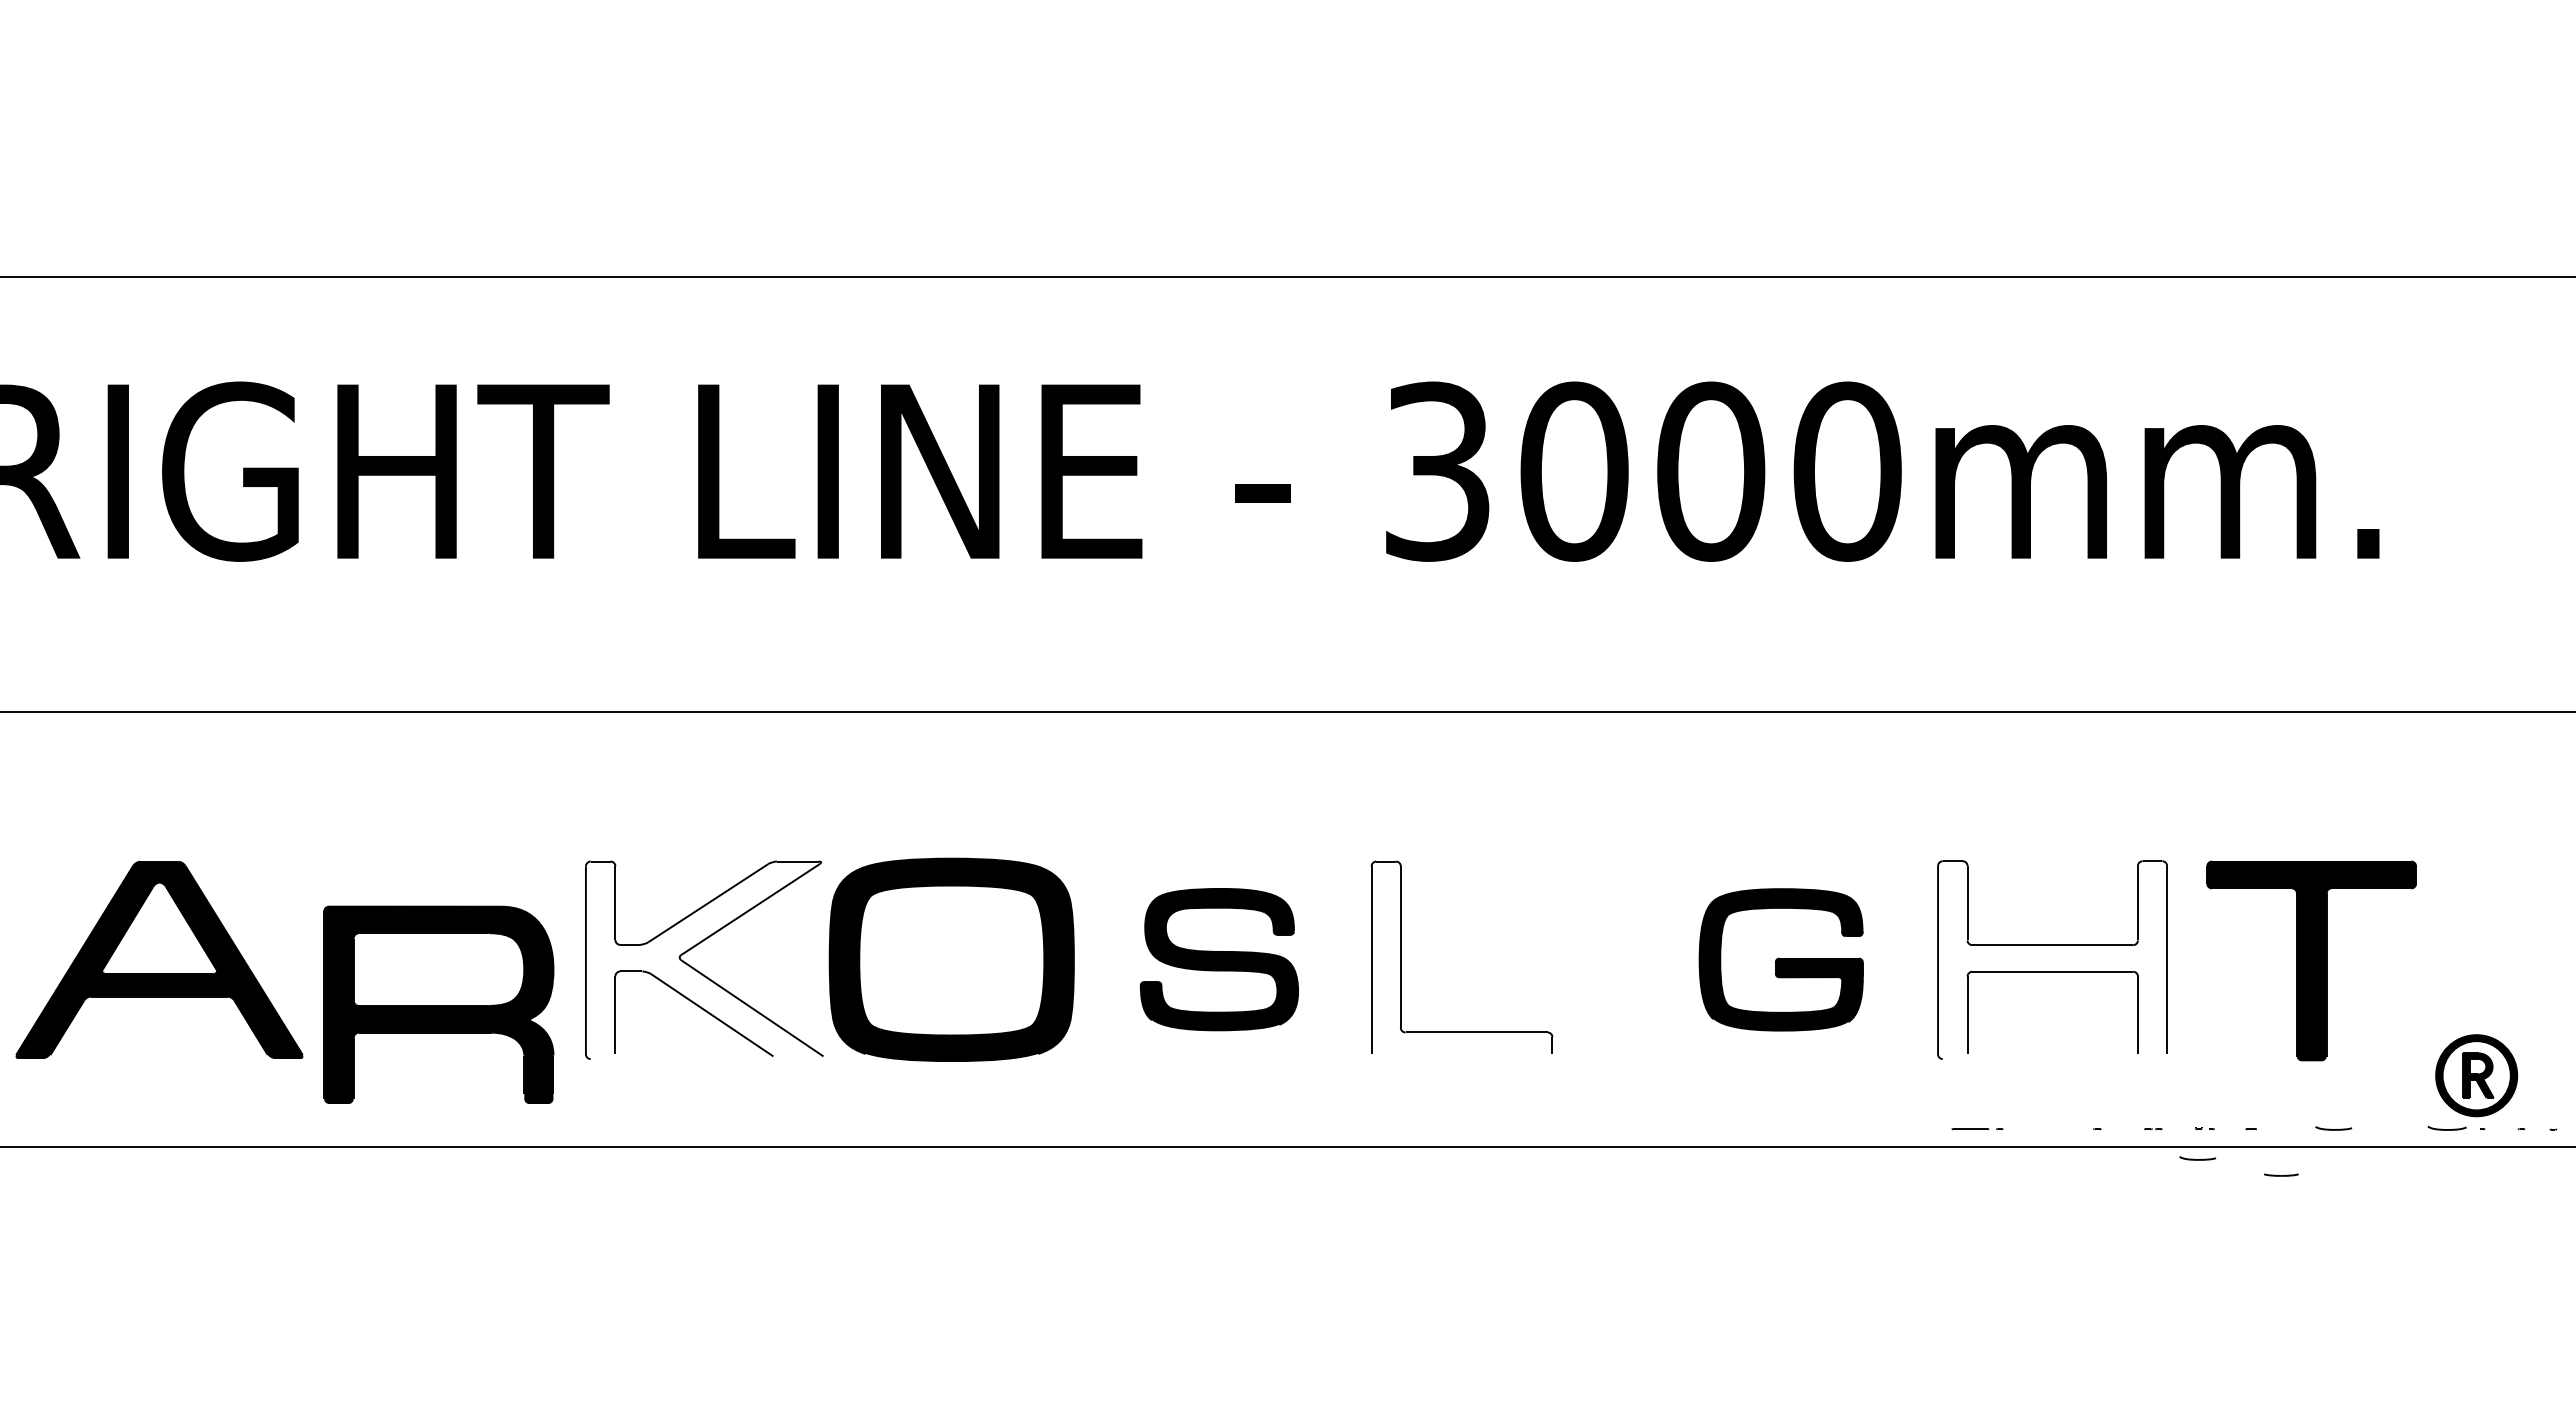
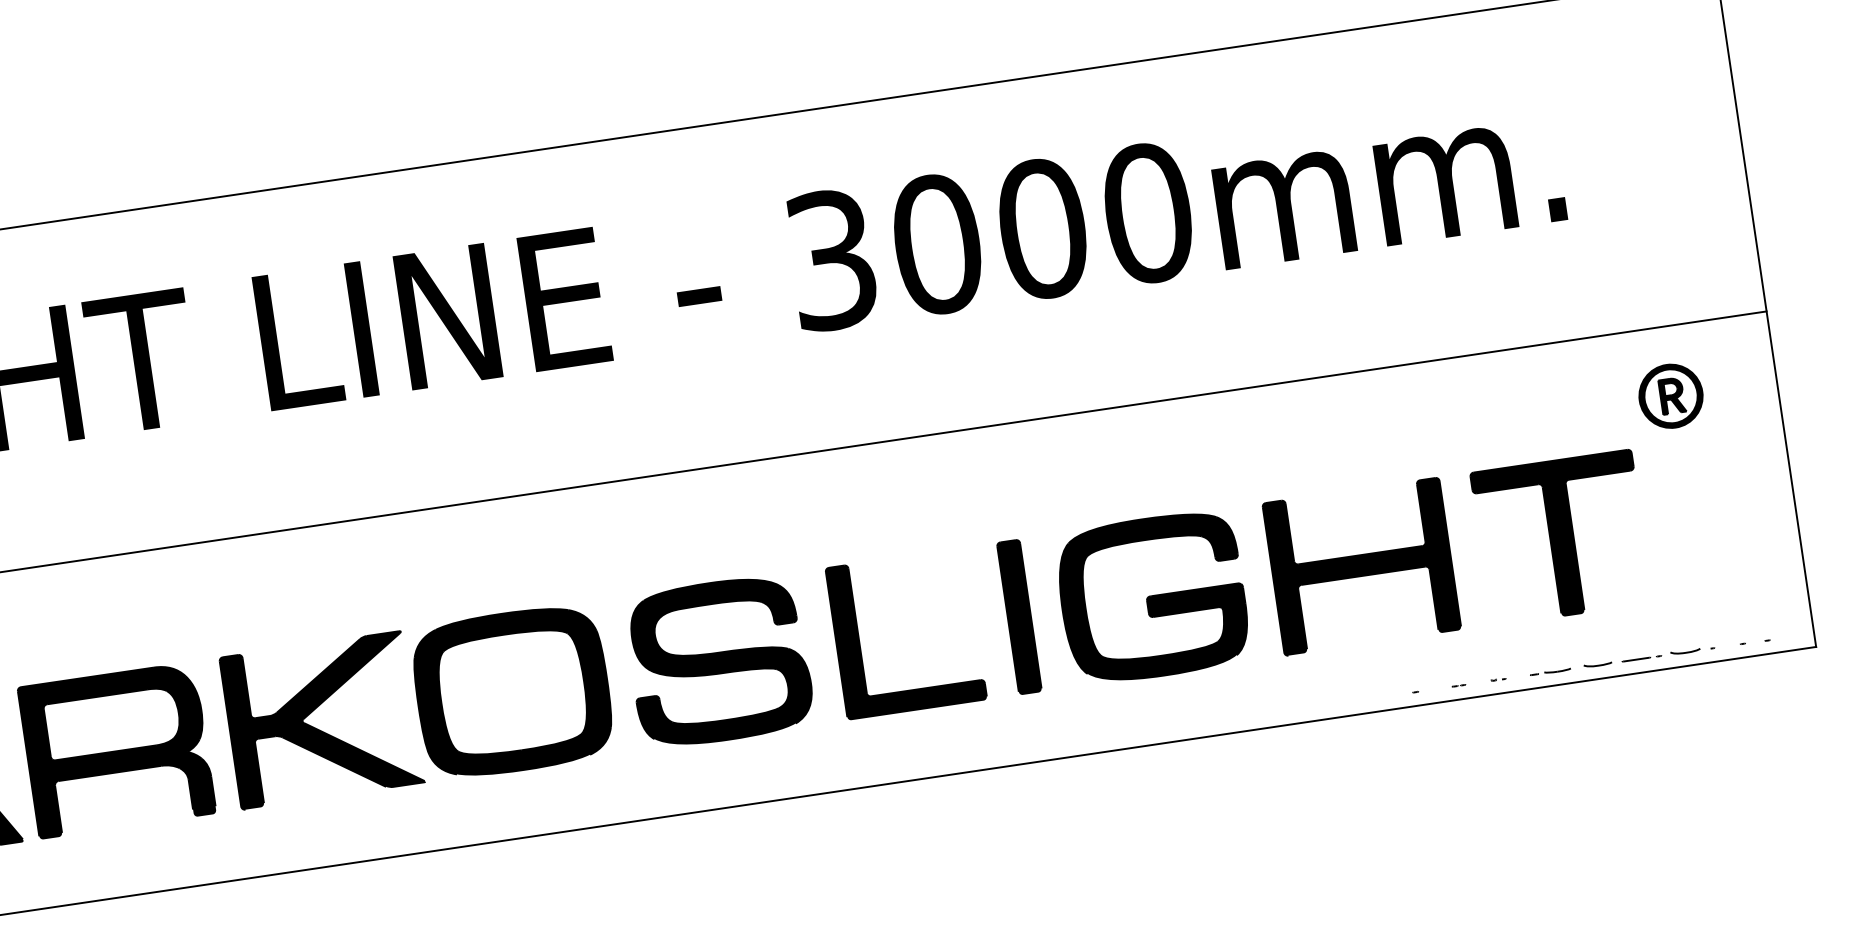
part: (1219, 959) -> (719, 661), size x1.43
part: (1608, 959) -> (1019, 616), added
part: (1780, 959) -> (1151, 597), size x1.43
fill: (704, 960) -> (321, 720), added
fill: (1461, 960) -> (905, 634), added
fill: (2052, 960) -> (1361, 567), added
part: (438, 1004) -> (116, 750), moved
part: (2476, 1075) -> (1670, 396), moved
part: (1977, 1129) -> (1641, 658), moved
curve: (2197, 1159) -> (1496, 704), removed
line: (2281, 1175) -> (1557, 671), moved

